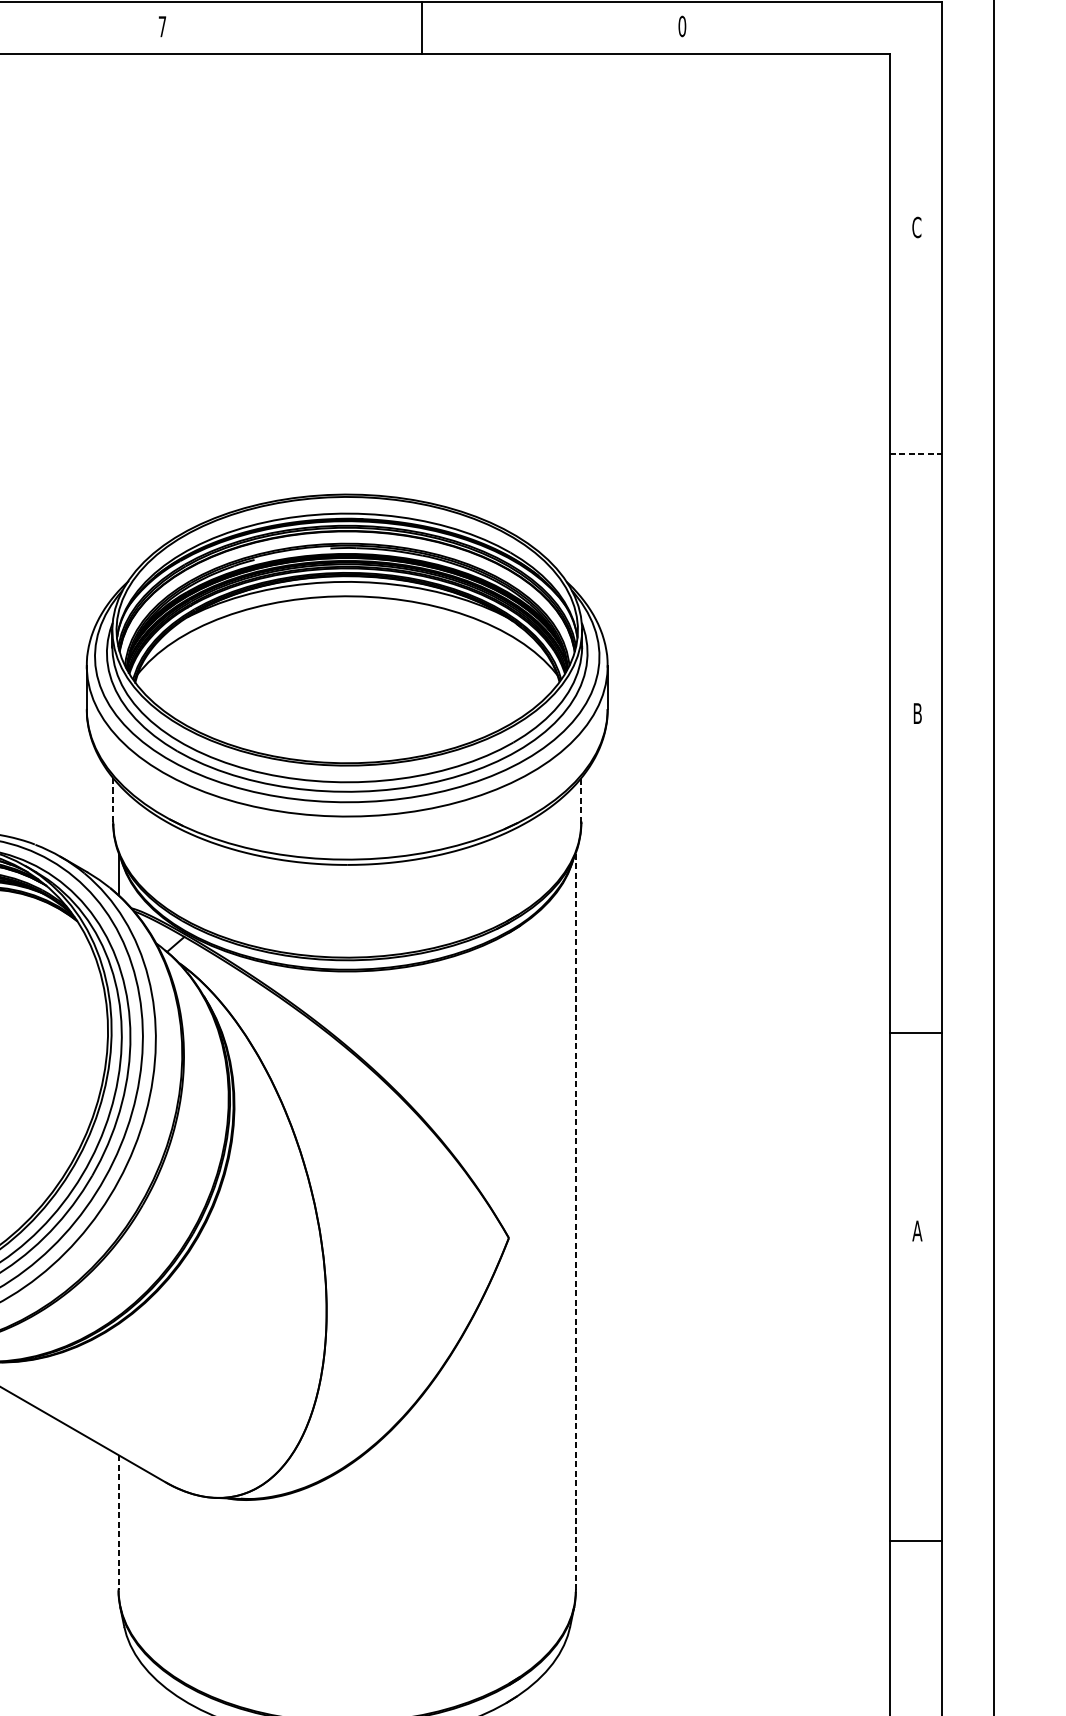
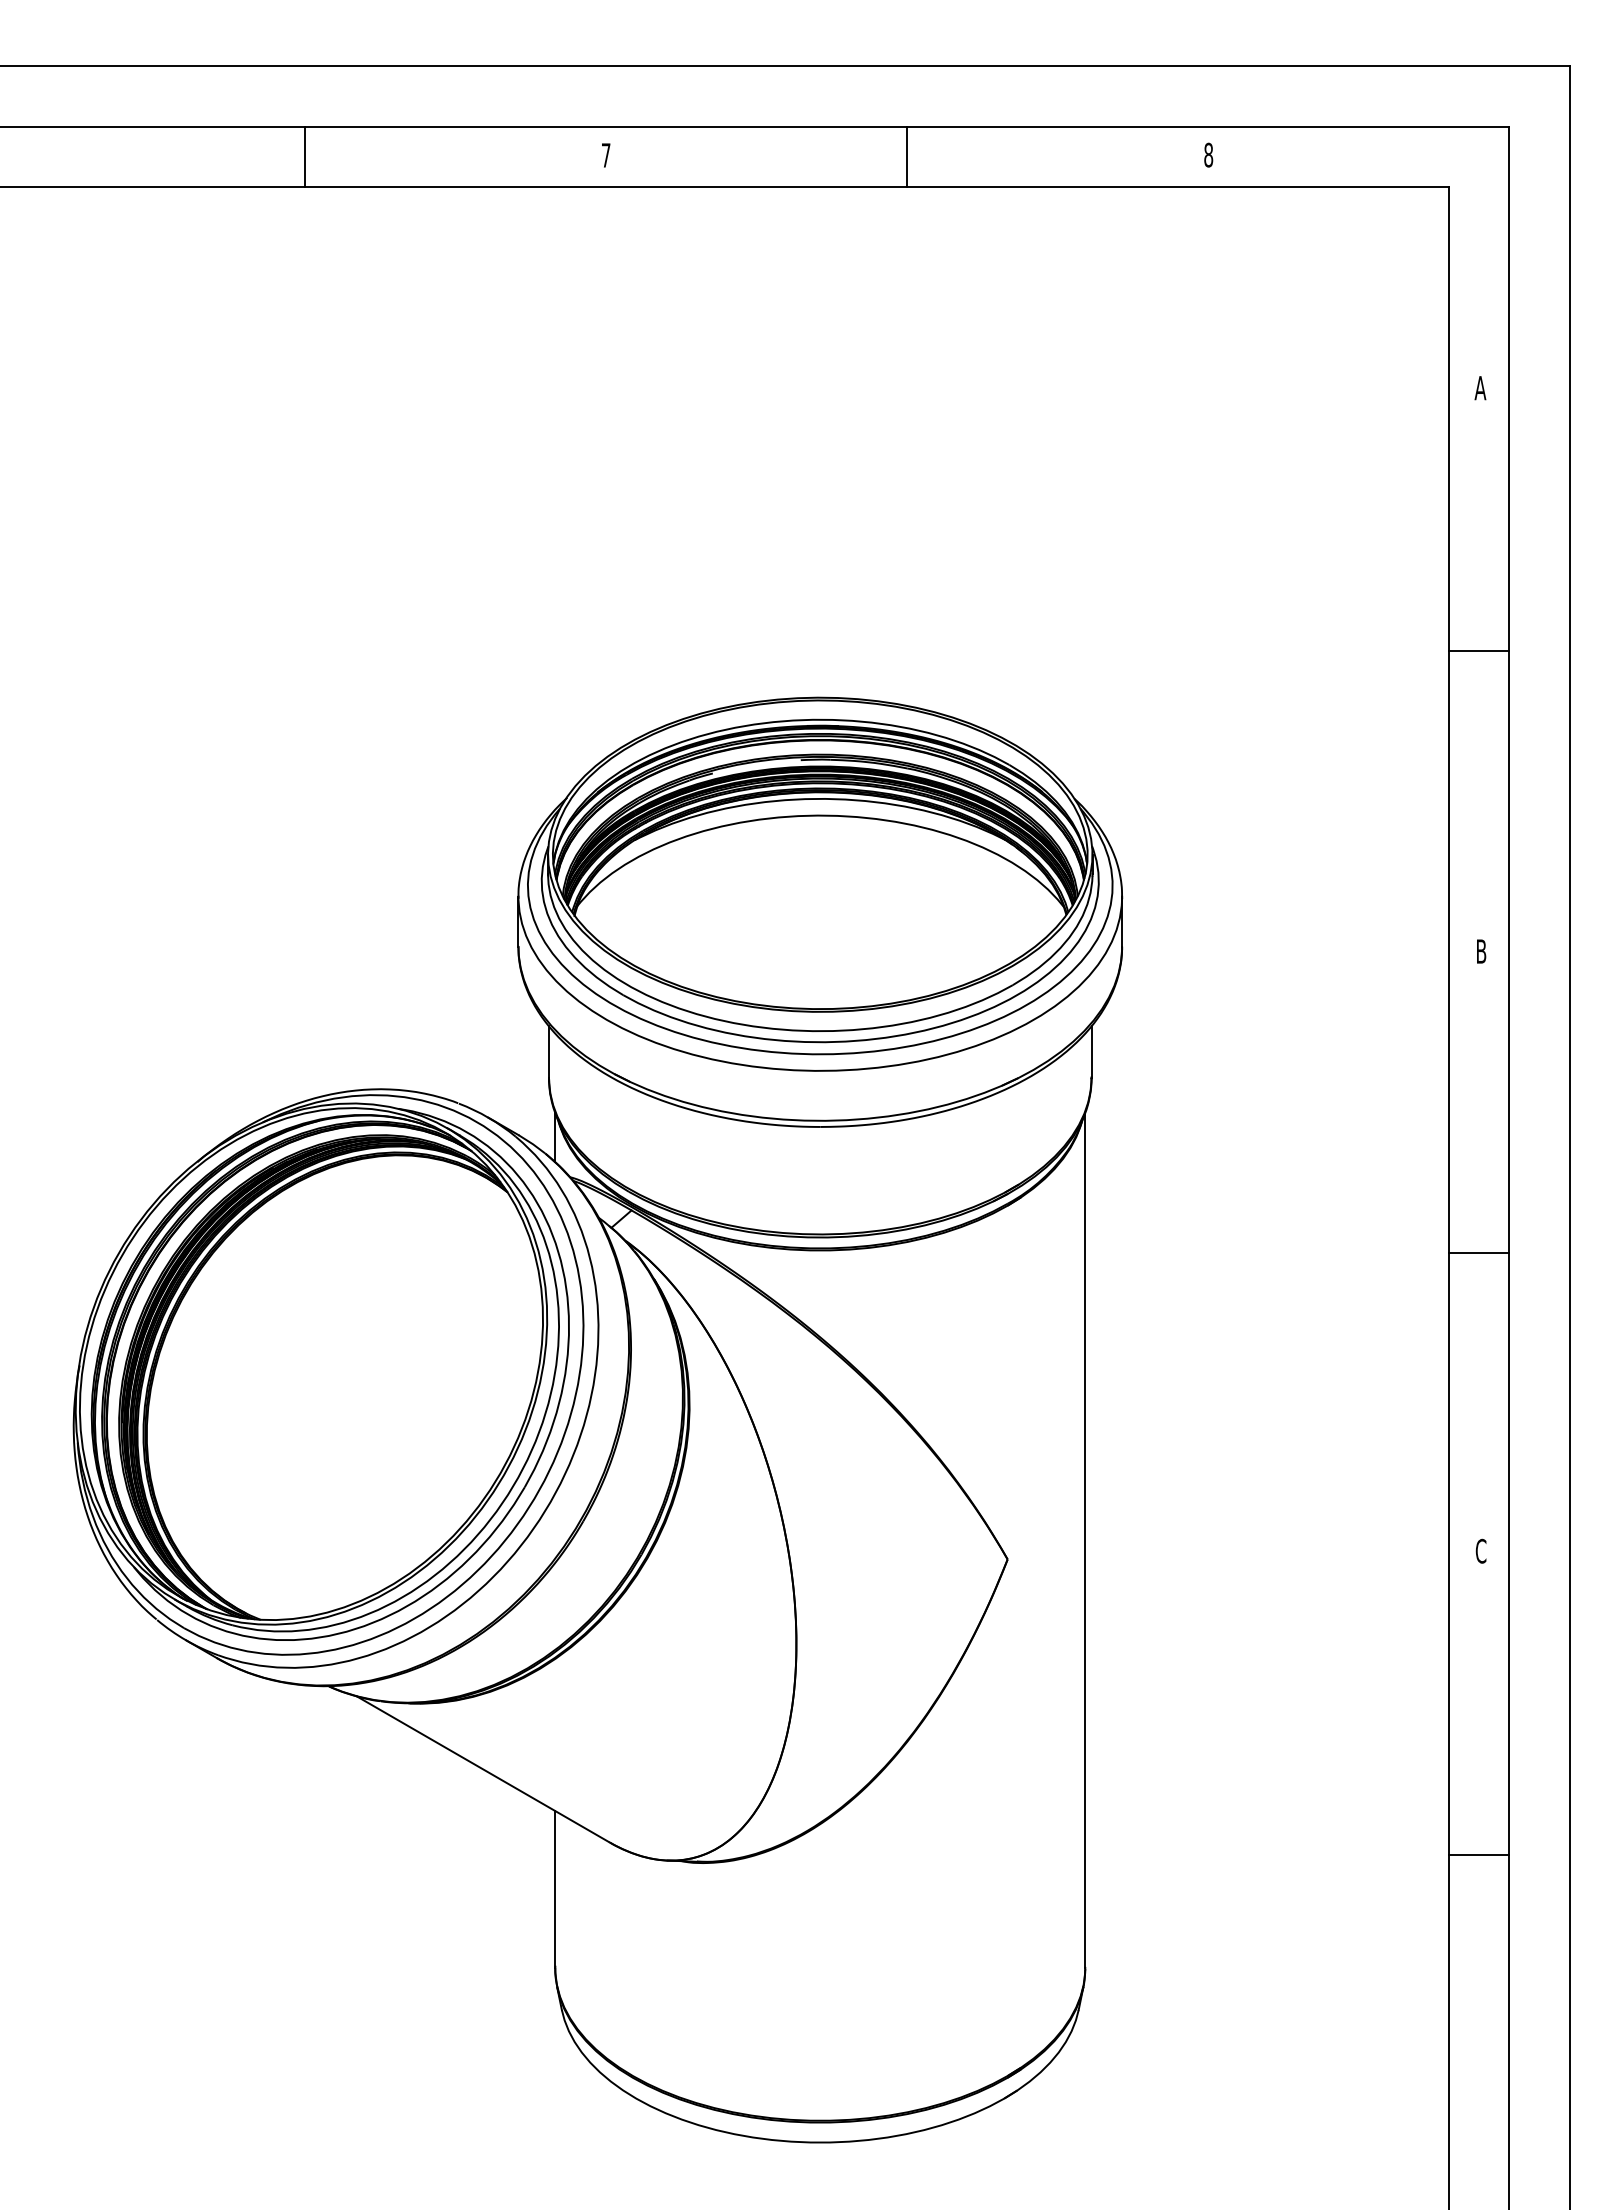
text: (682, 26) -> (1208, 155), 0 -> 8
text: (916, 226) -> (1480, 387), C -> A
line: (916, 453) -> (1479, 650), dashed -> solid
line: (112, 800) -> (548, 1052), dashed -> solid
line: (581, 800) -> (1091, 1052), dashed -> solid
line: (916, 1032) -> (1479, 1252), moved
line: (576, 1220) -> (1085, 1539), dashed -> solid
text: (916, 1230) -> (1480, 1550), A -> C
line: (118, 1522) -> (555, 1889), dashed -> solid
line: (916, 1540) -> (1479, 1855), moved

